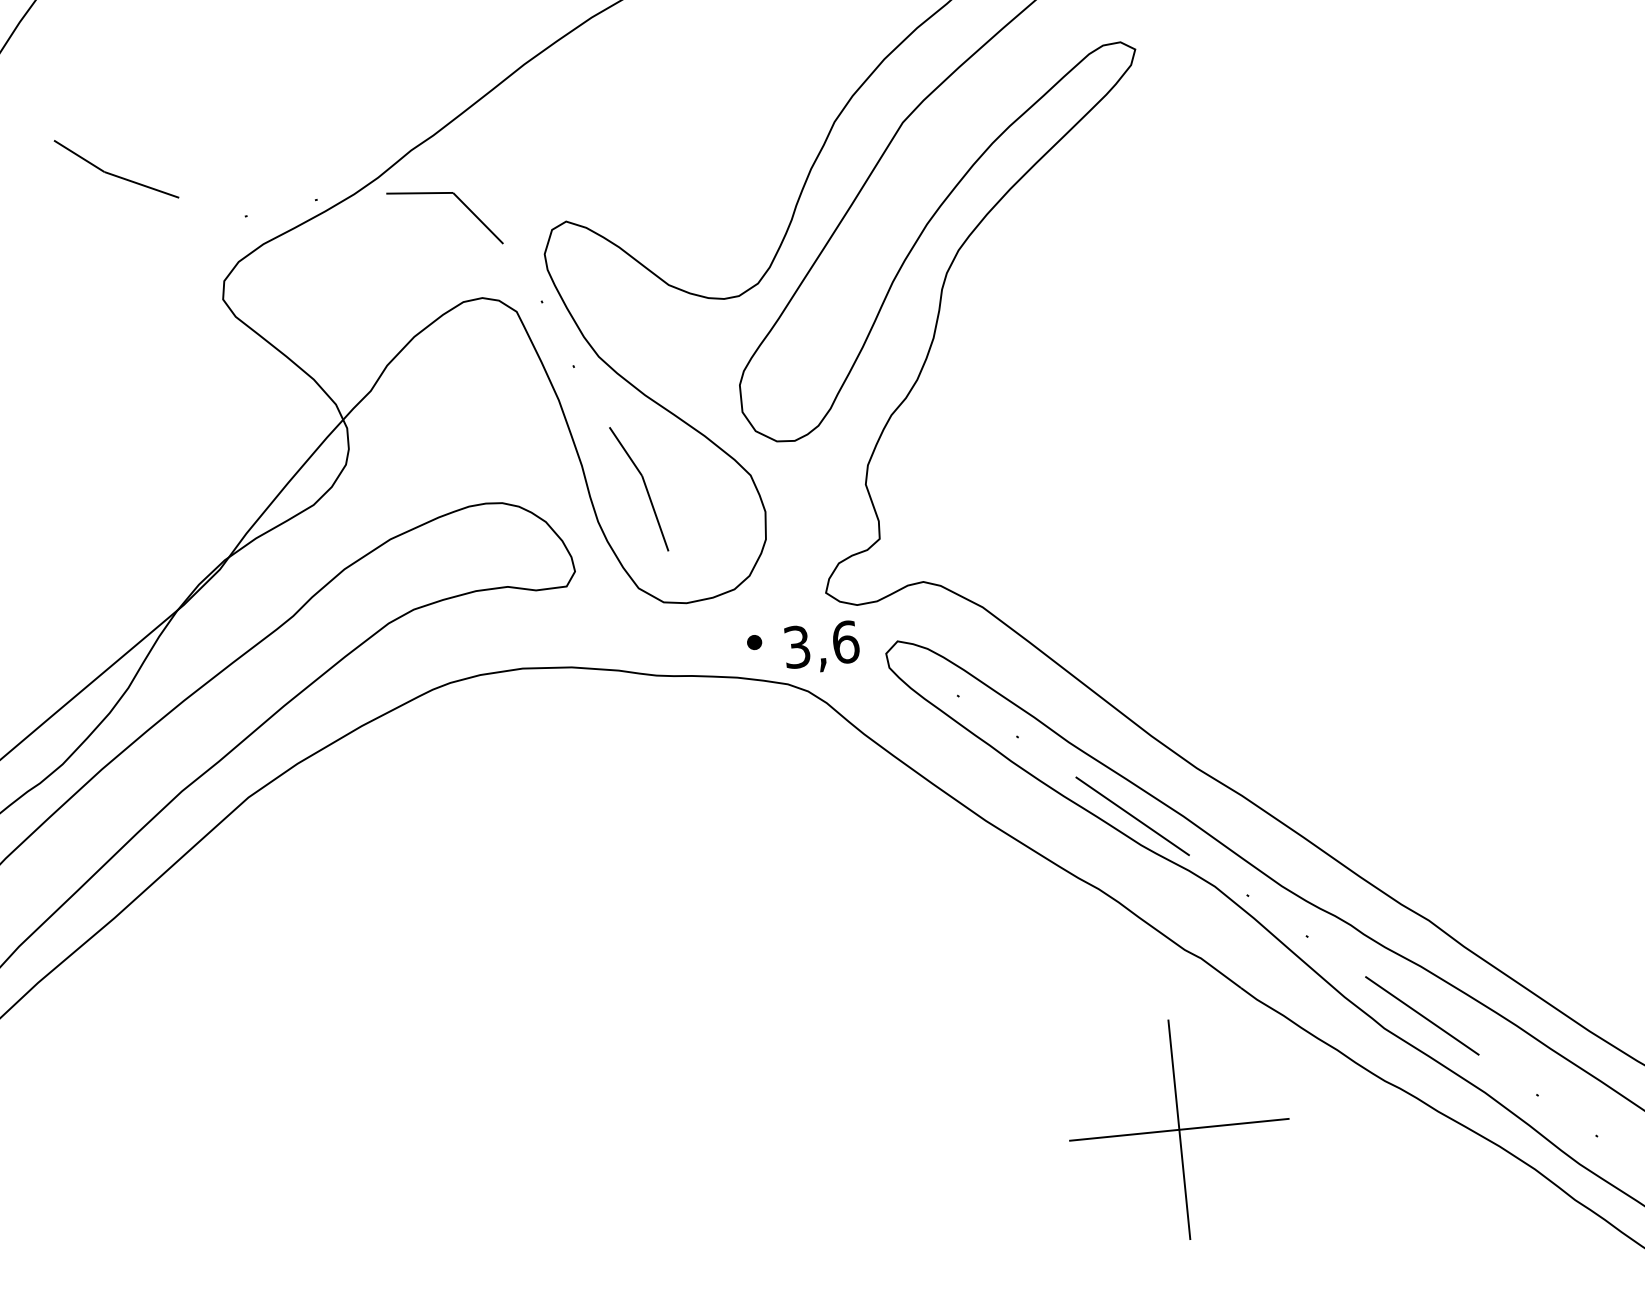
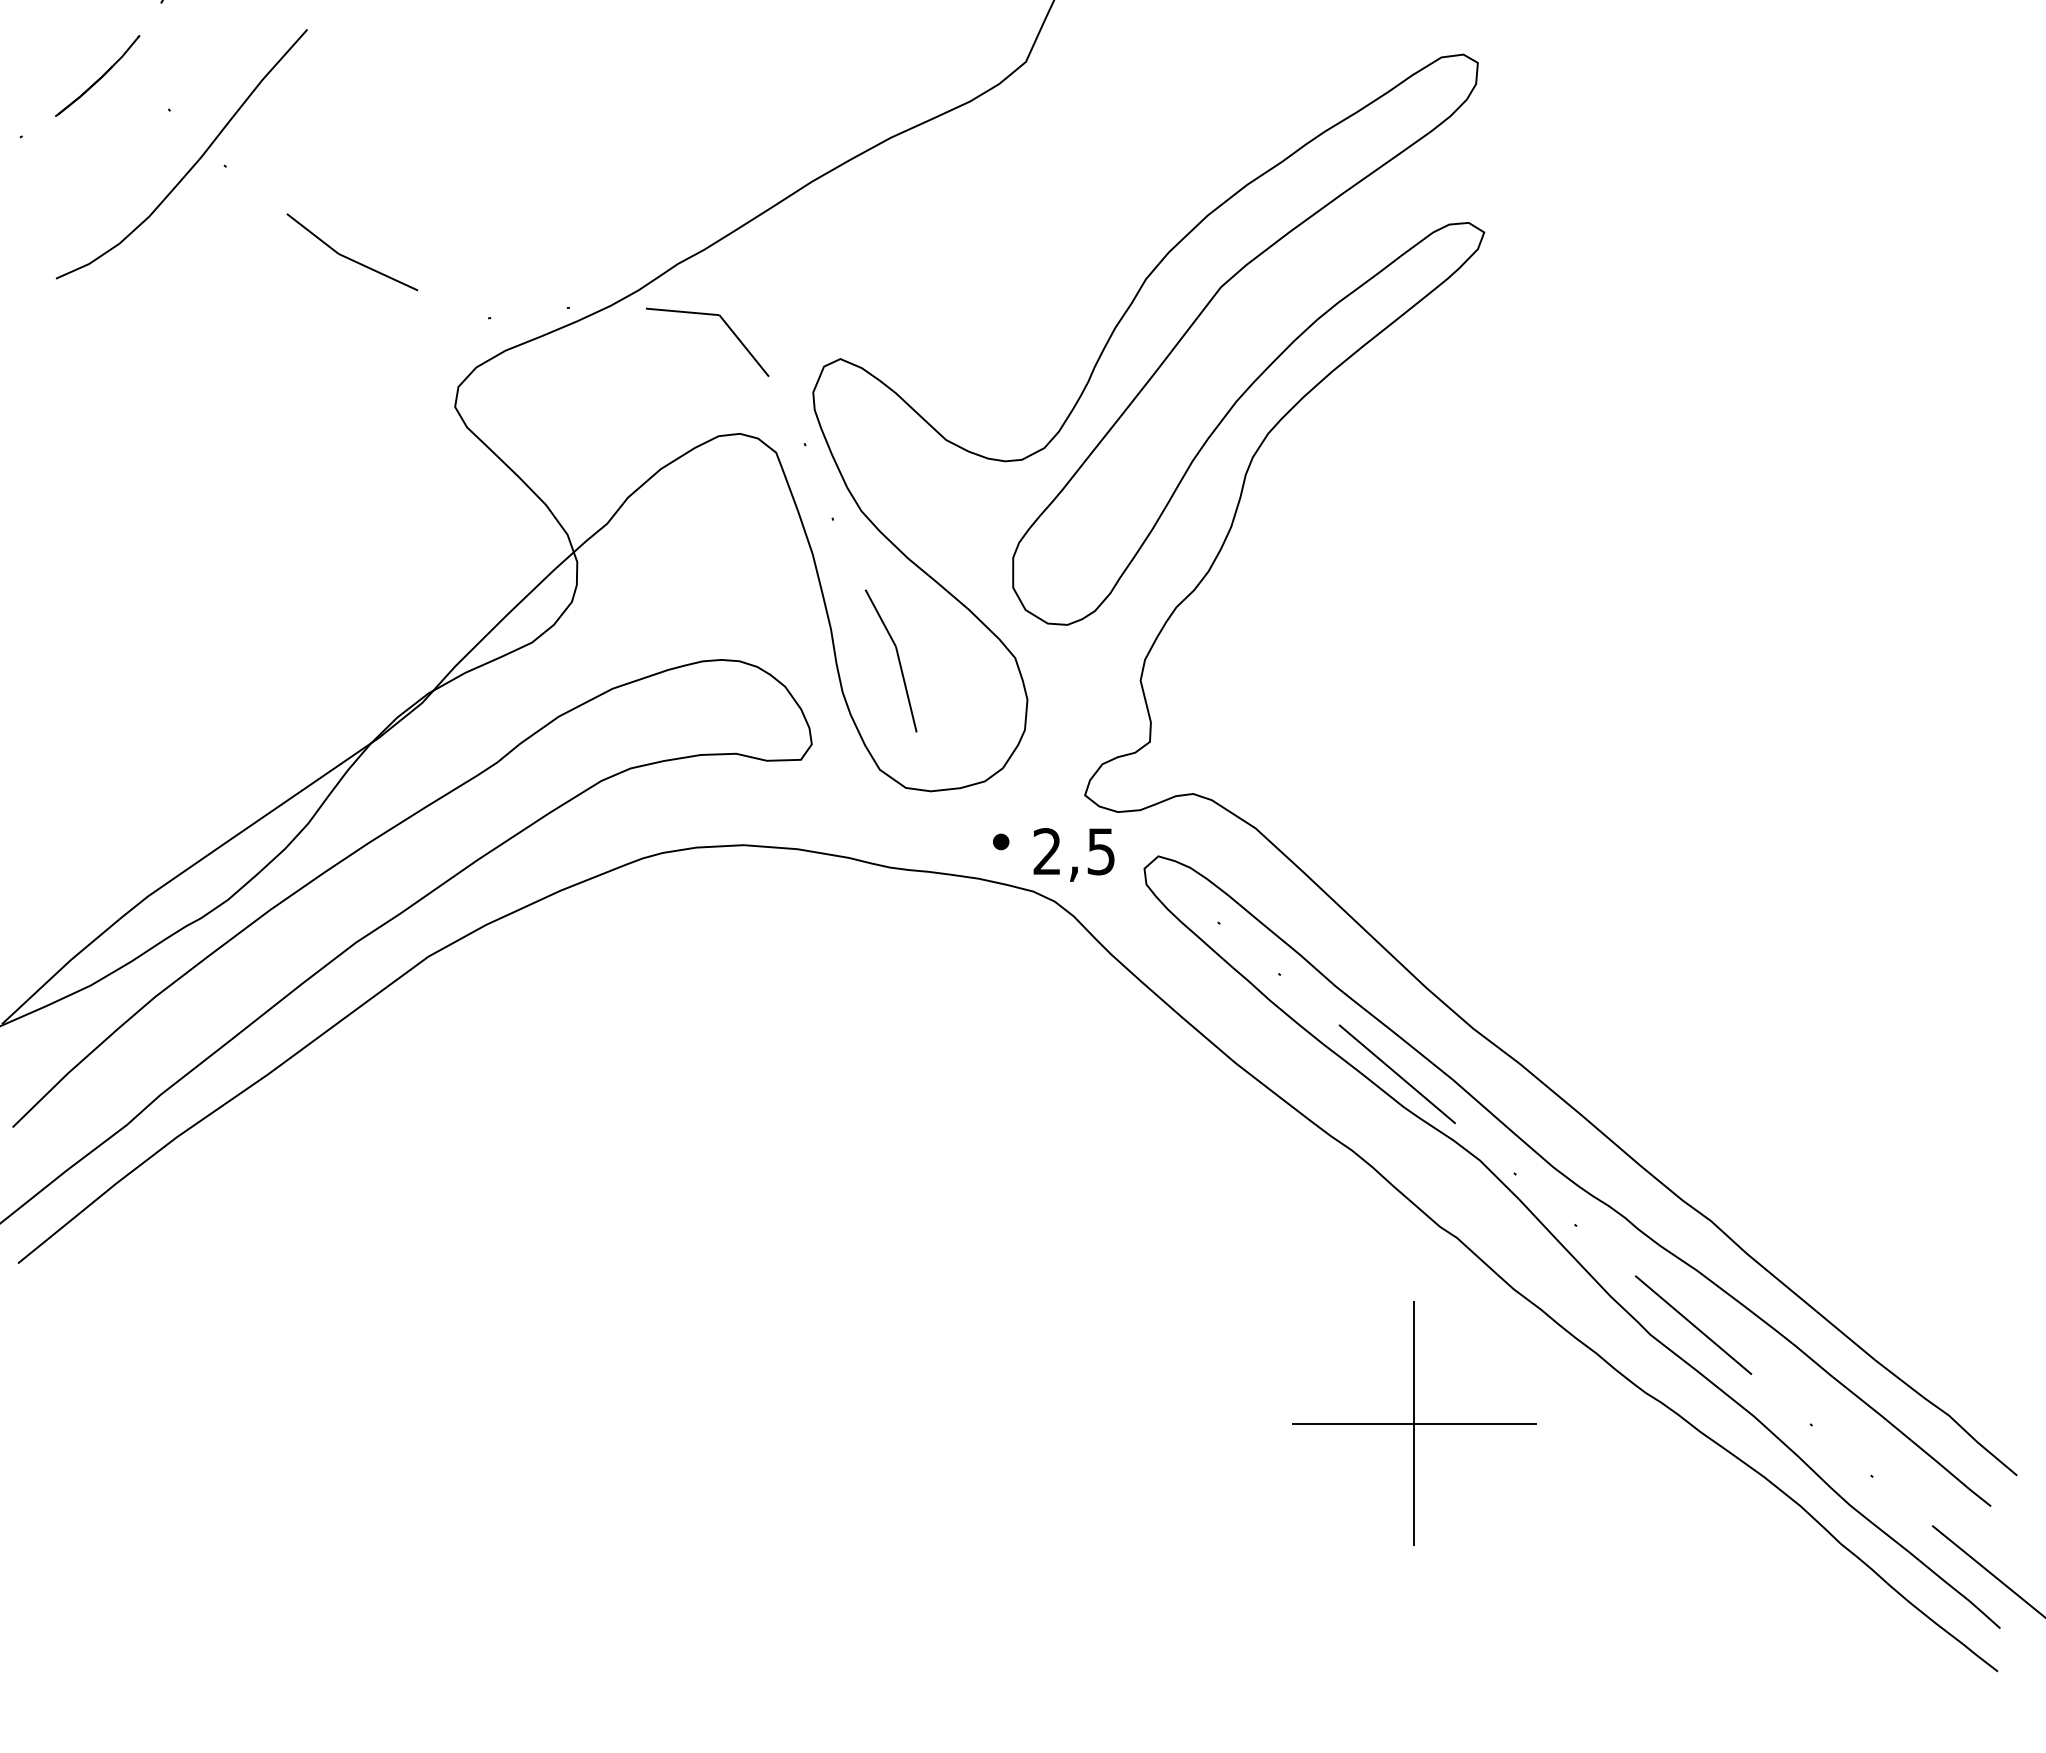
text: (821, 644) -> (1074, 851), 3,6 -> 2,5

